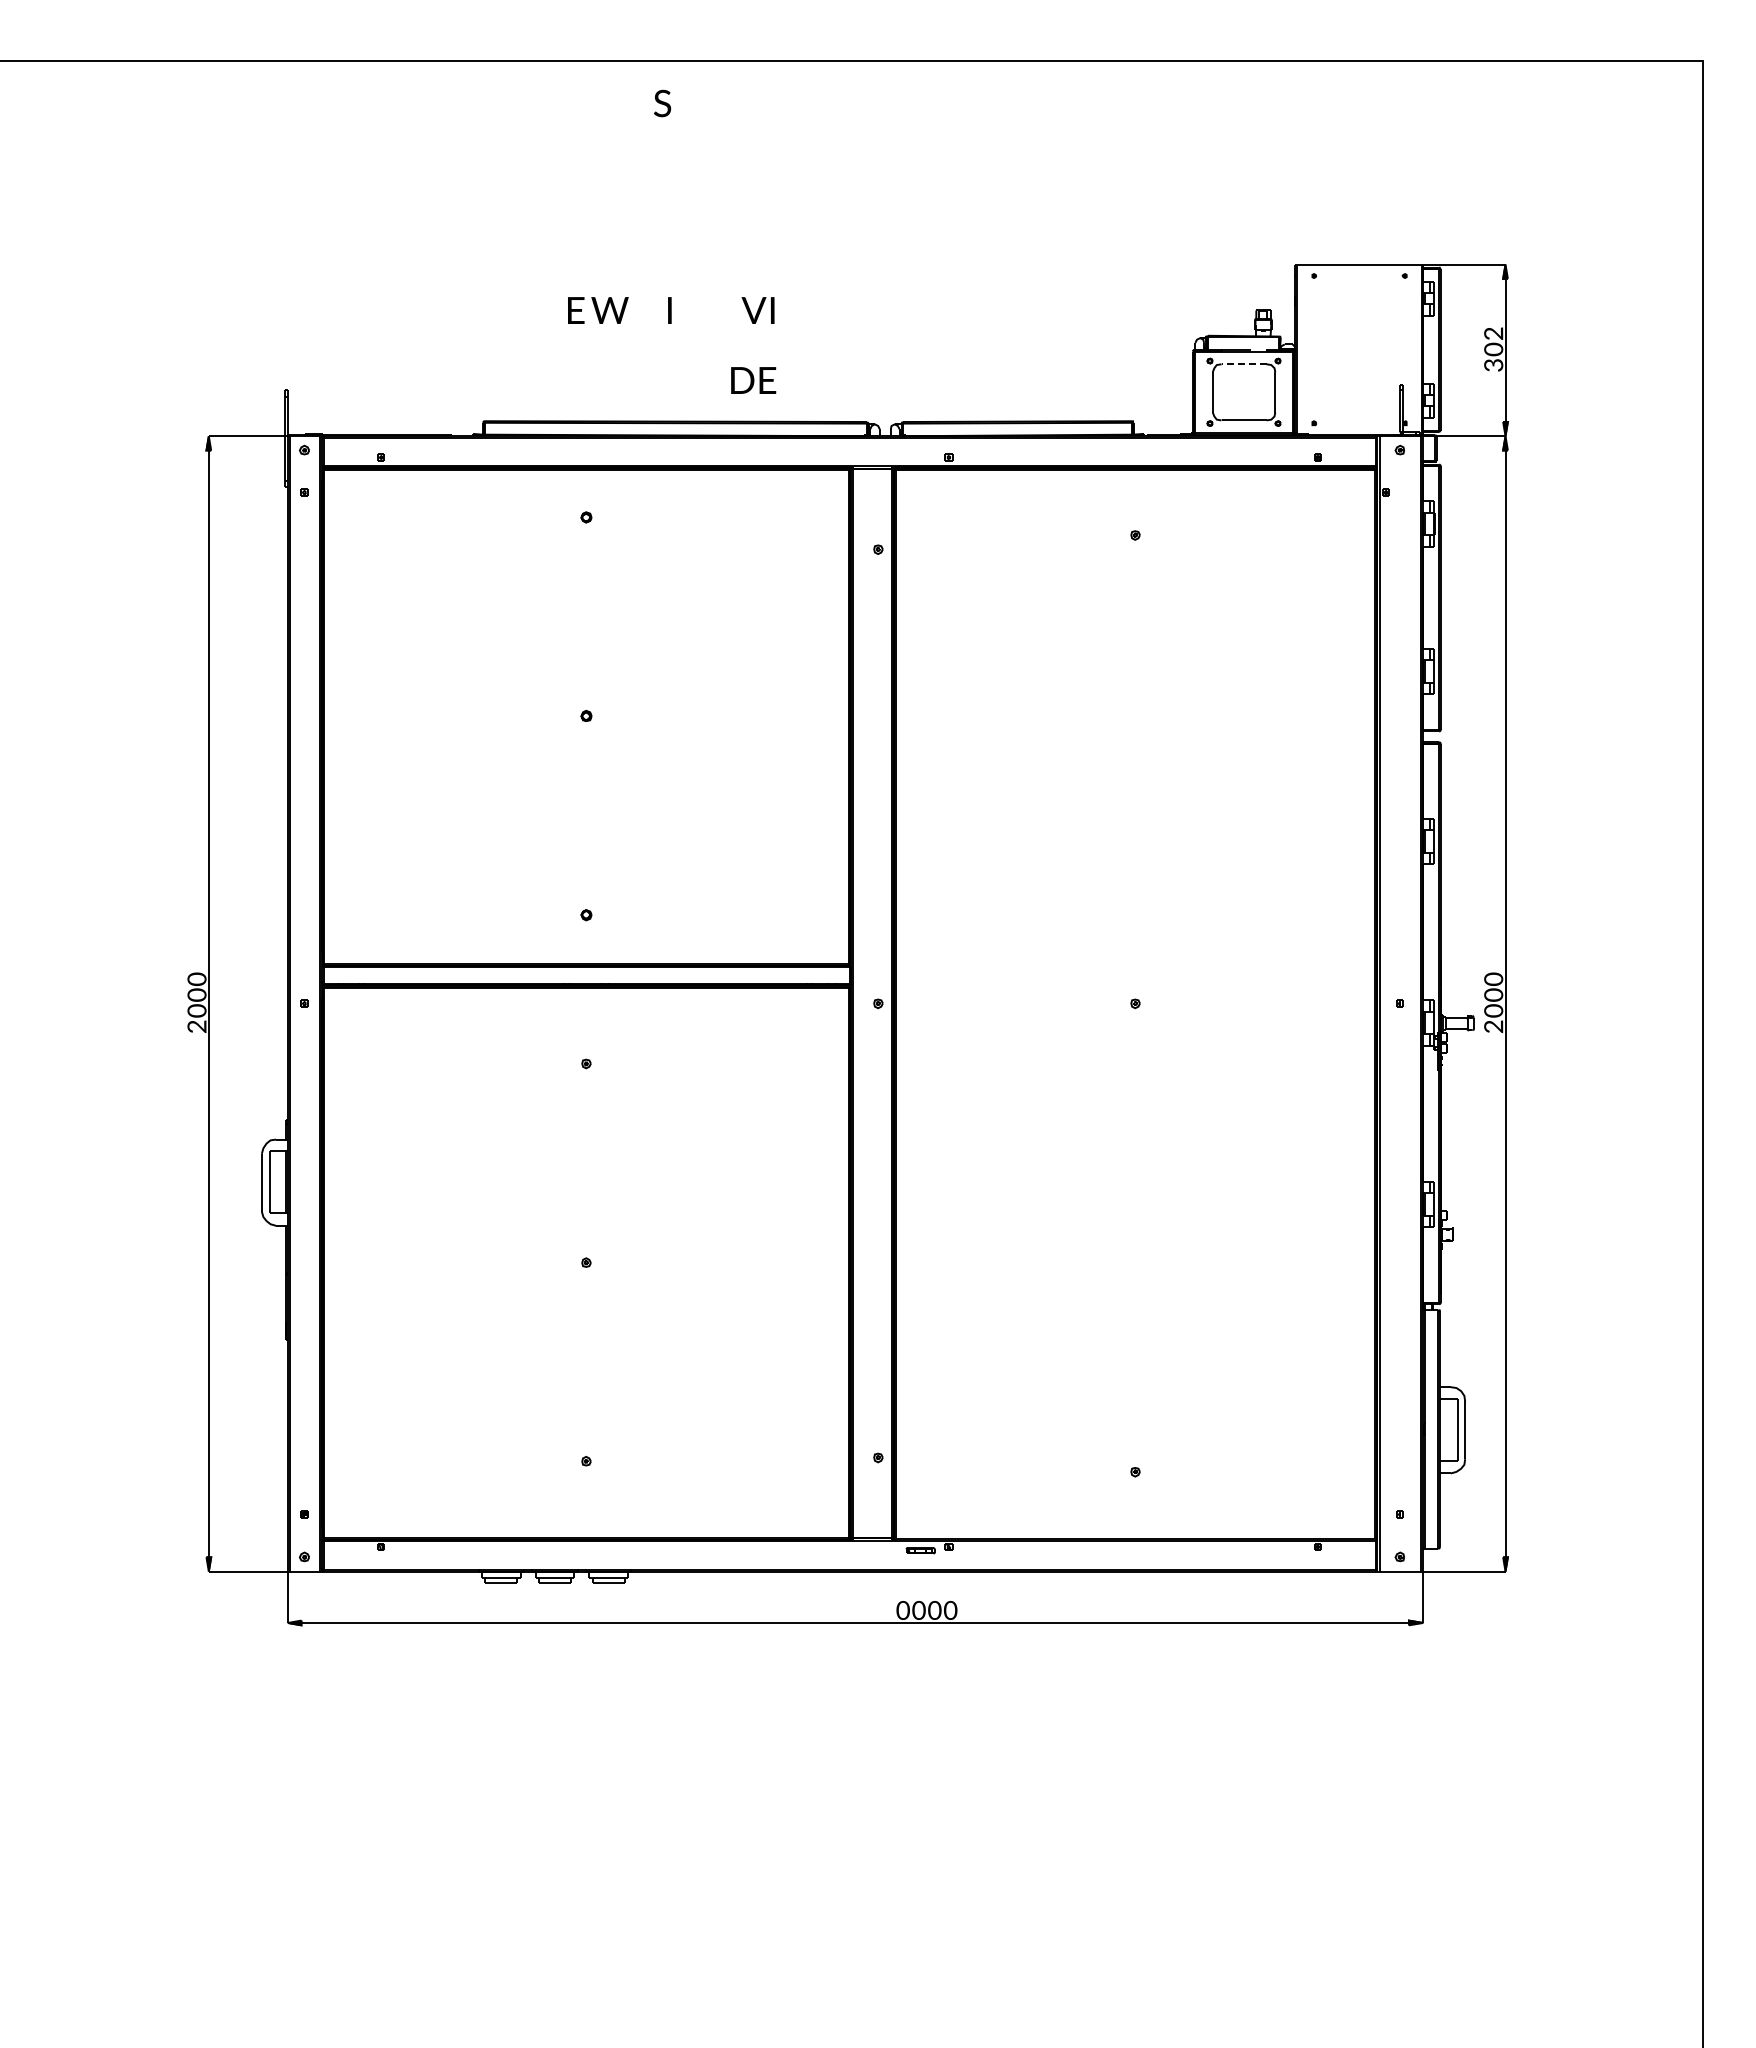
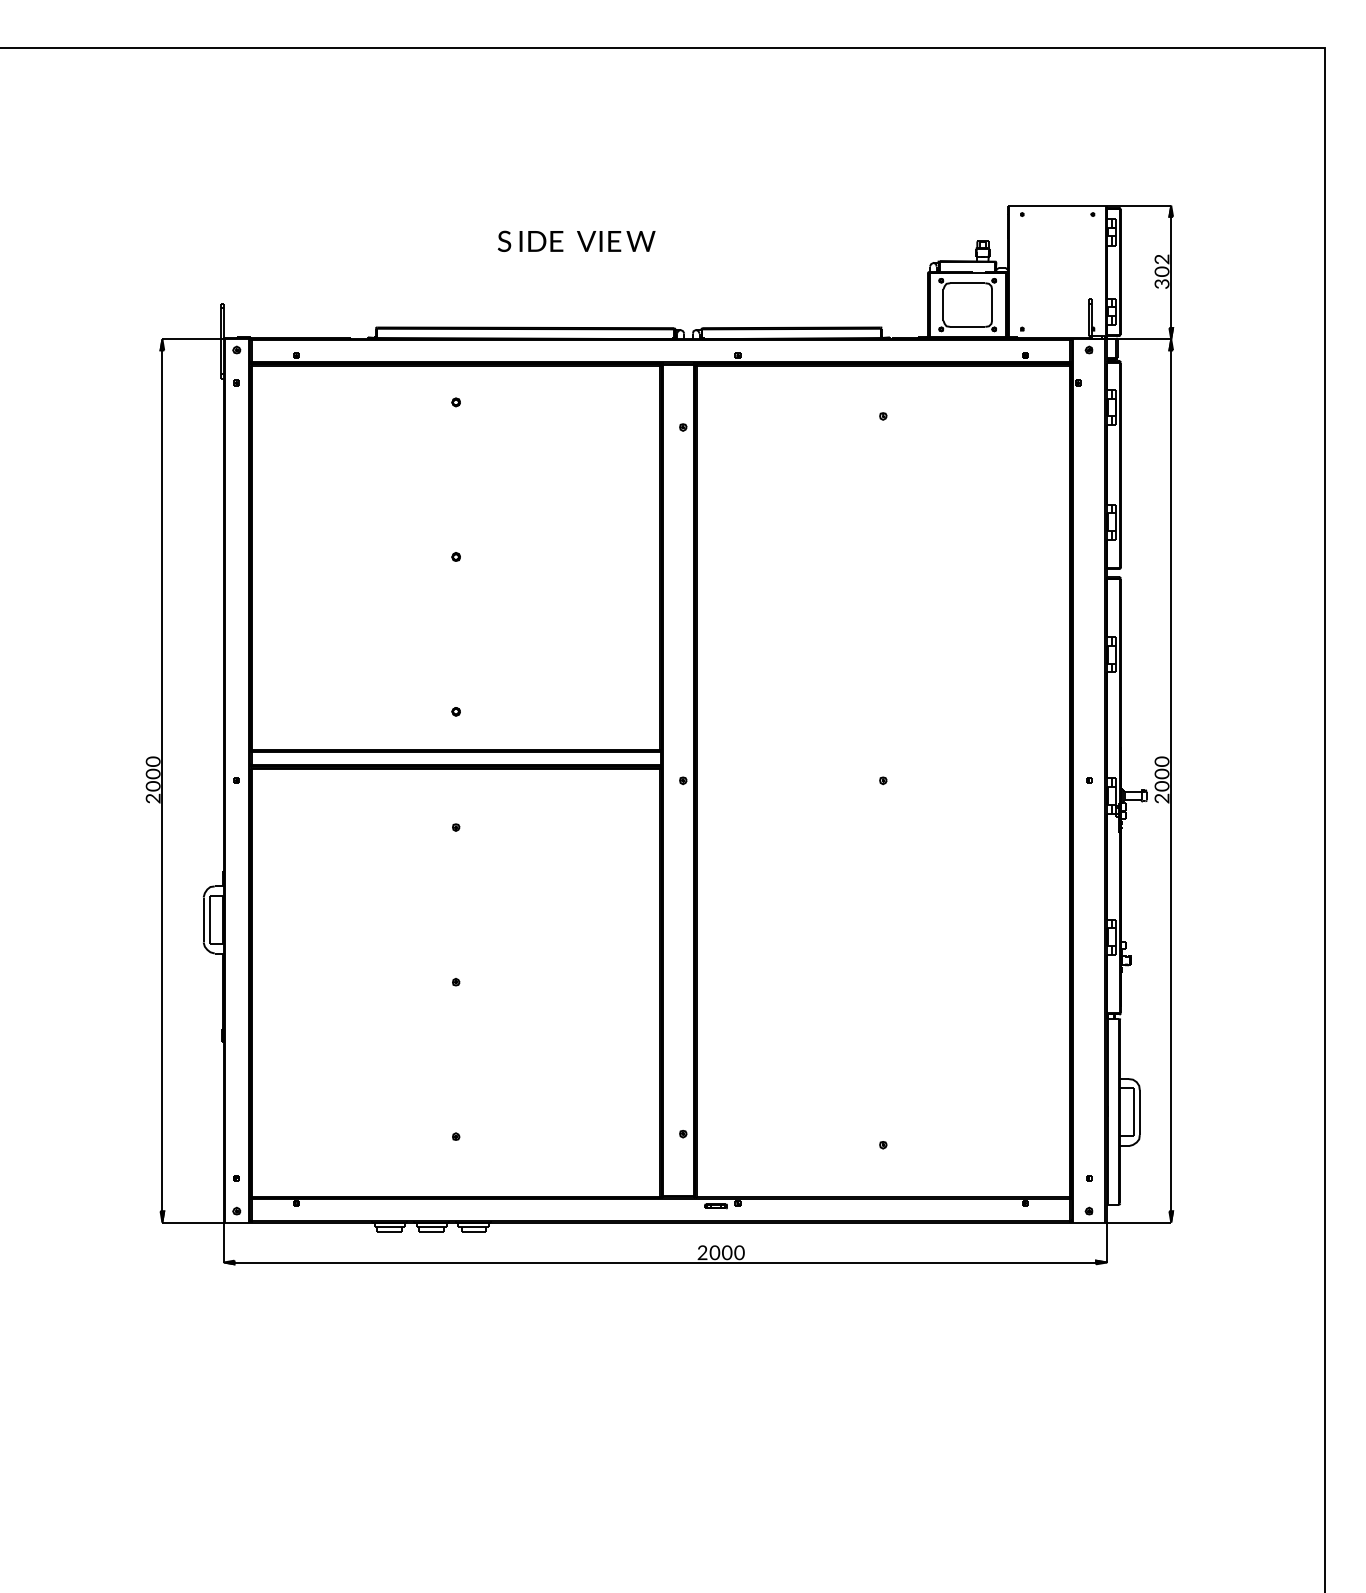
text: (662, 103) -> (504, 241), moved
text: (598, 310) -> (632, 241), moved
line: (1244, 364) -> (968, 283), dashed -> solid
text: (753, 380) -> (545, 241), moved
text: (902, 1610) -> (702, 1252), 0 -> 2

